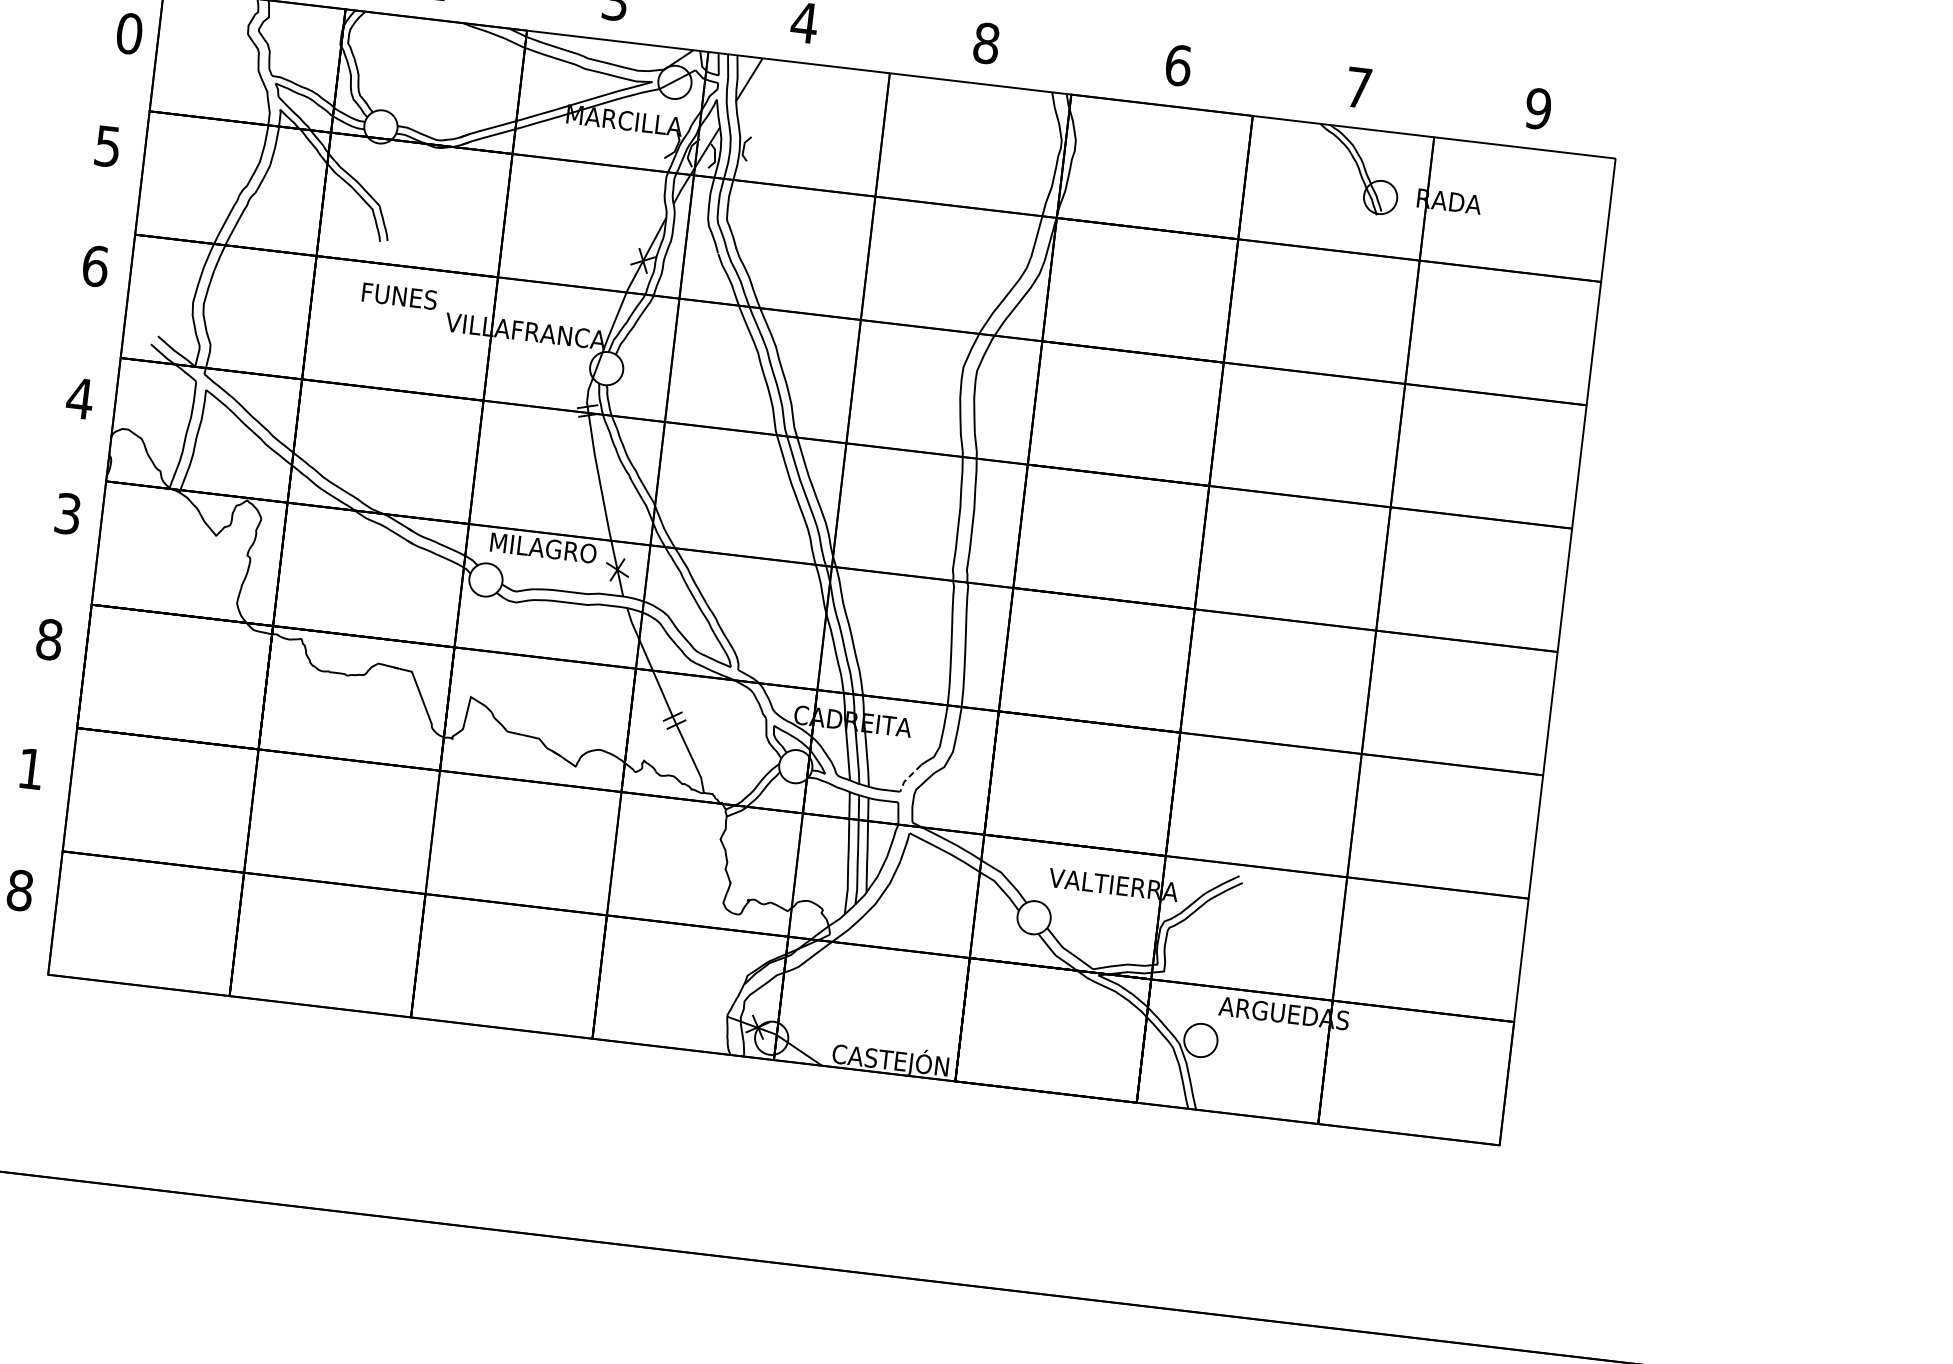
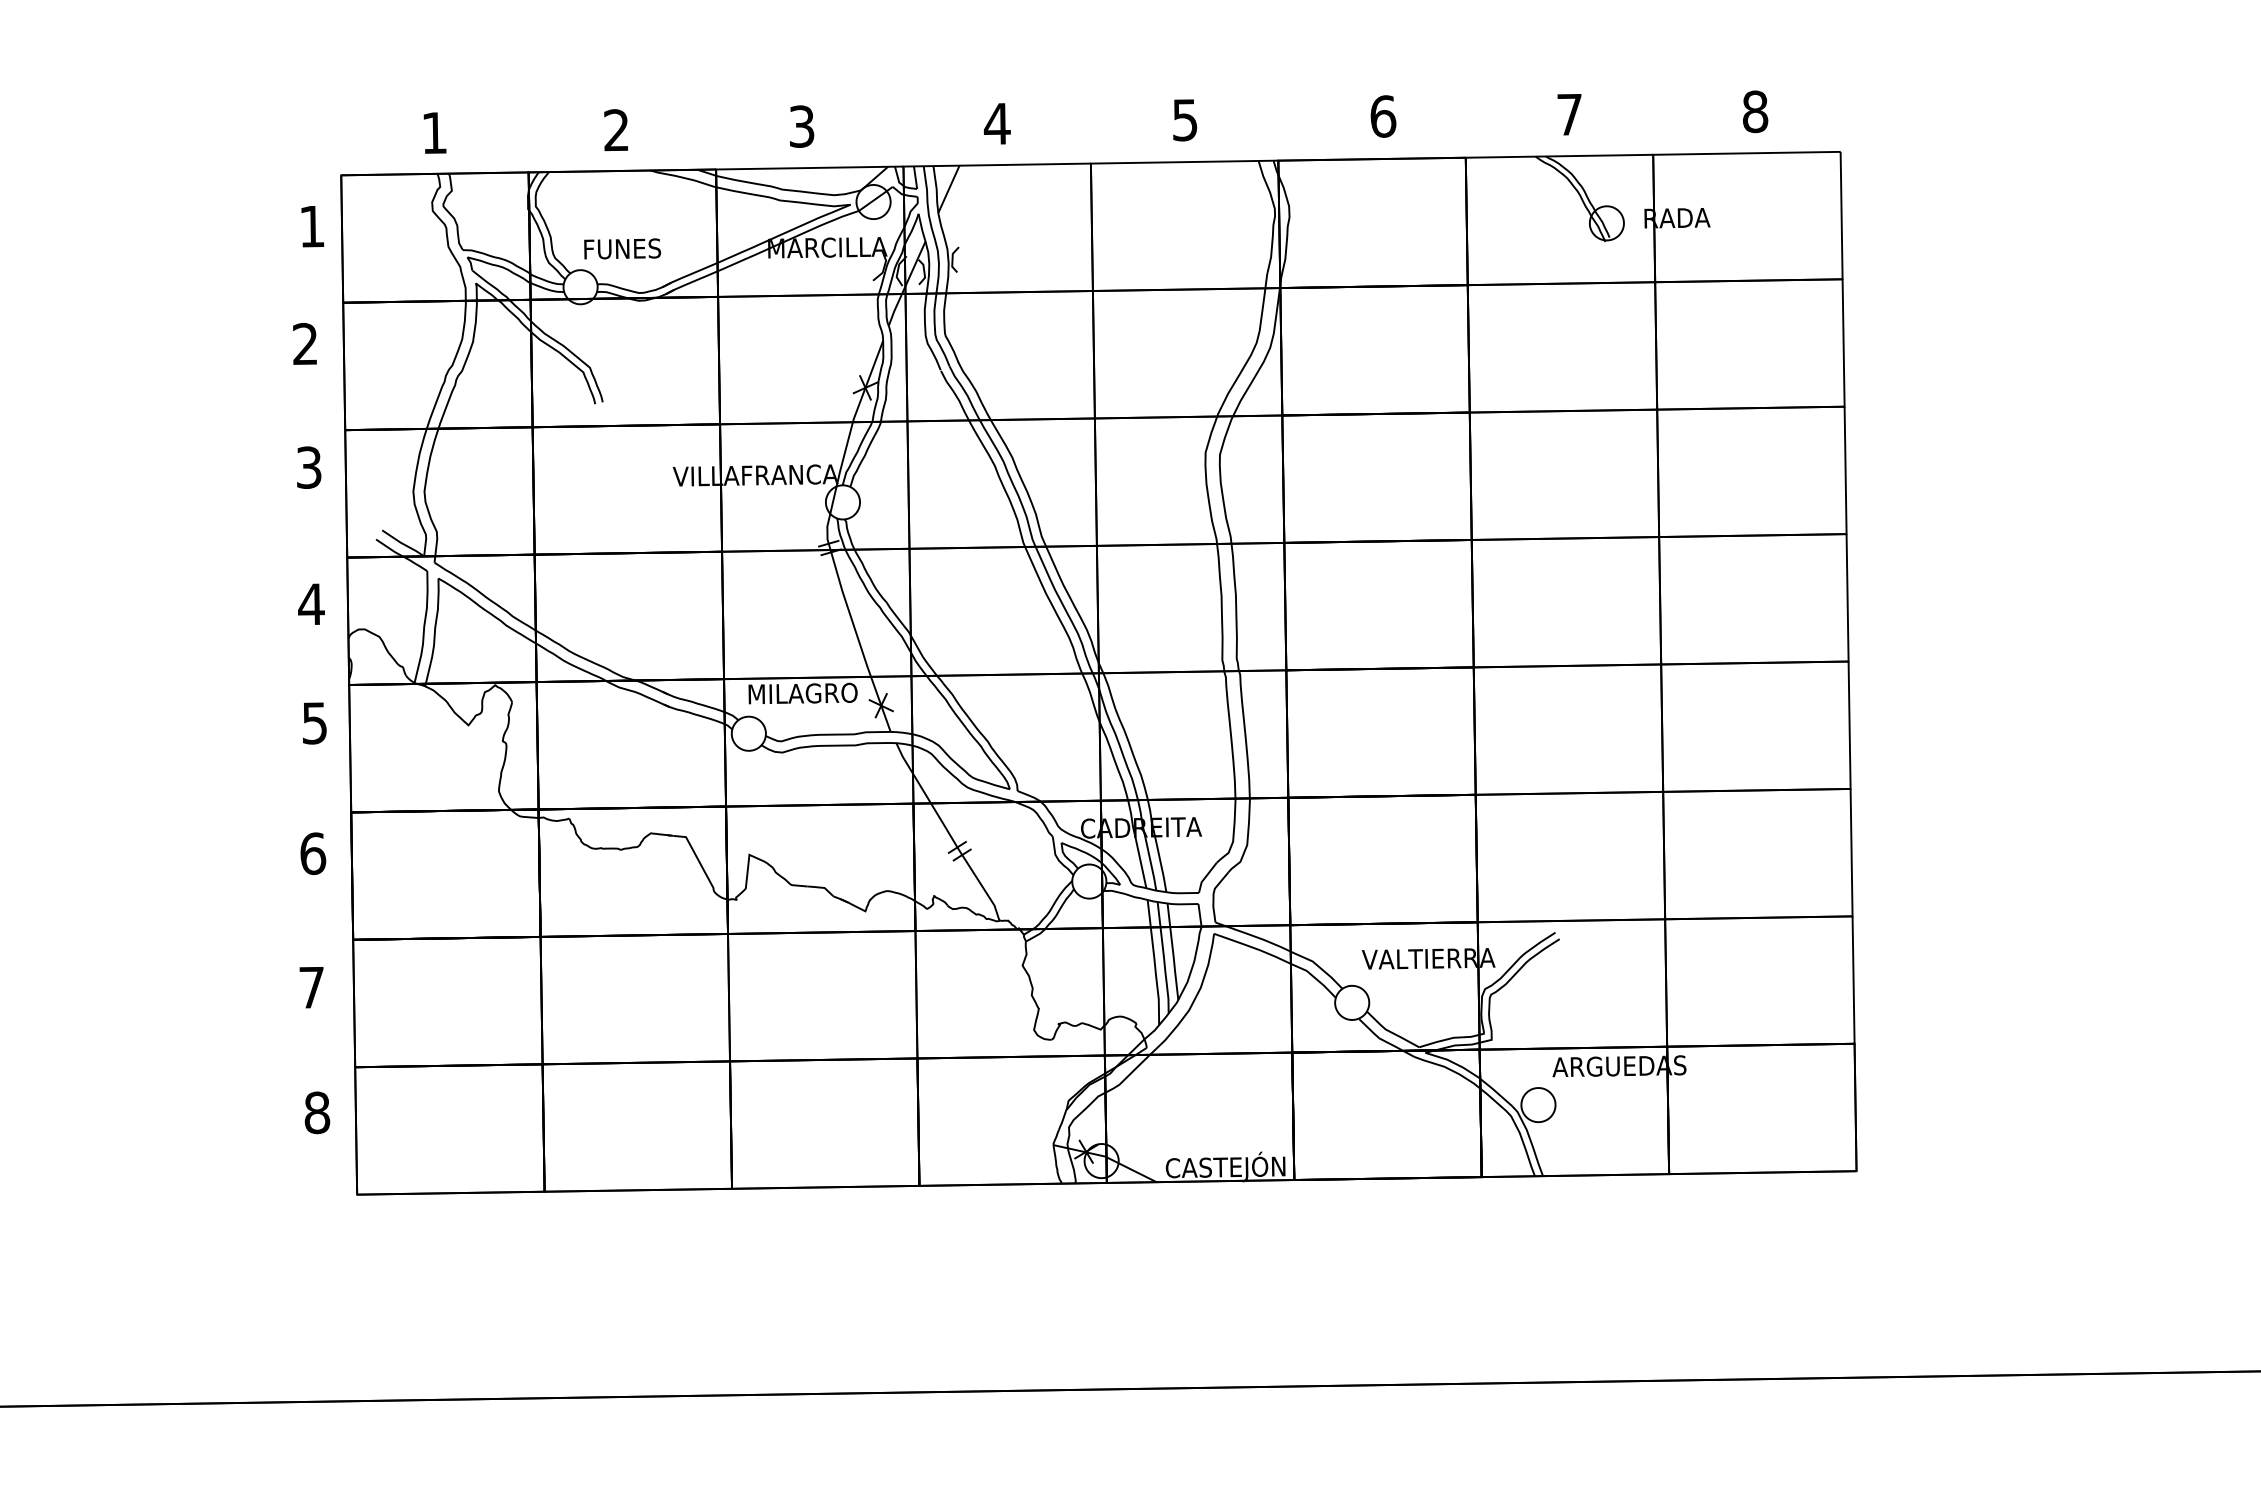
text: (129, 33) -> (312, 226), 0 -> 1
text: (985, 42) -> (1184, 119), 8 -> 5
text: (1538, 108) -> (1755, 111), 9 -> 8
text: (107, 145) -> (305, 343), 5 -> 2
text: (95, 266) -> (309, 467), 6 -> 3
text: (399, 295) -> (622, 248), moved
text: (68, 514) -> (315, 723), 3 -> 5
text: (49, 639) -> (313, 853), 8 -> 6
text: (30, 768) -> (311, 987), 1 -> 7
line: (908, 777) -> (1205, 877), dashed -> solid

